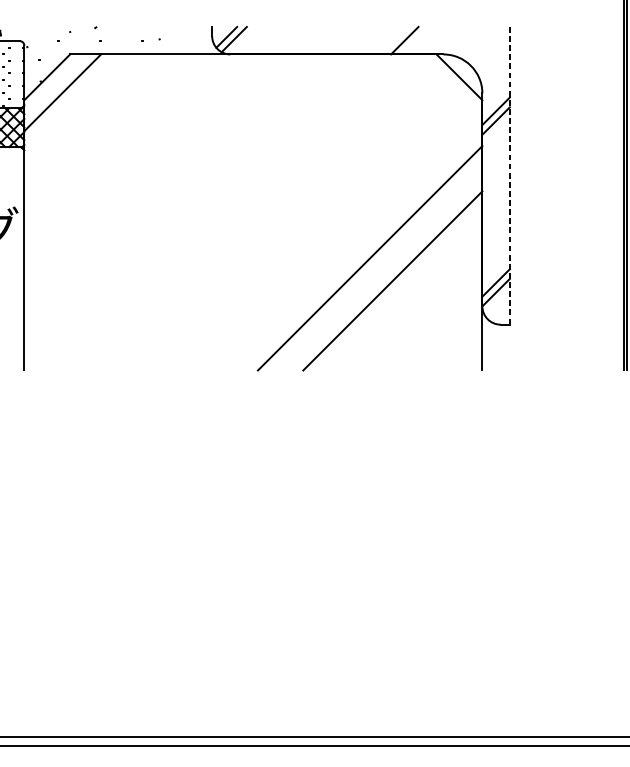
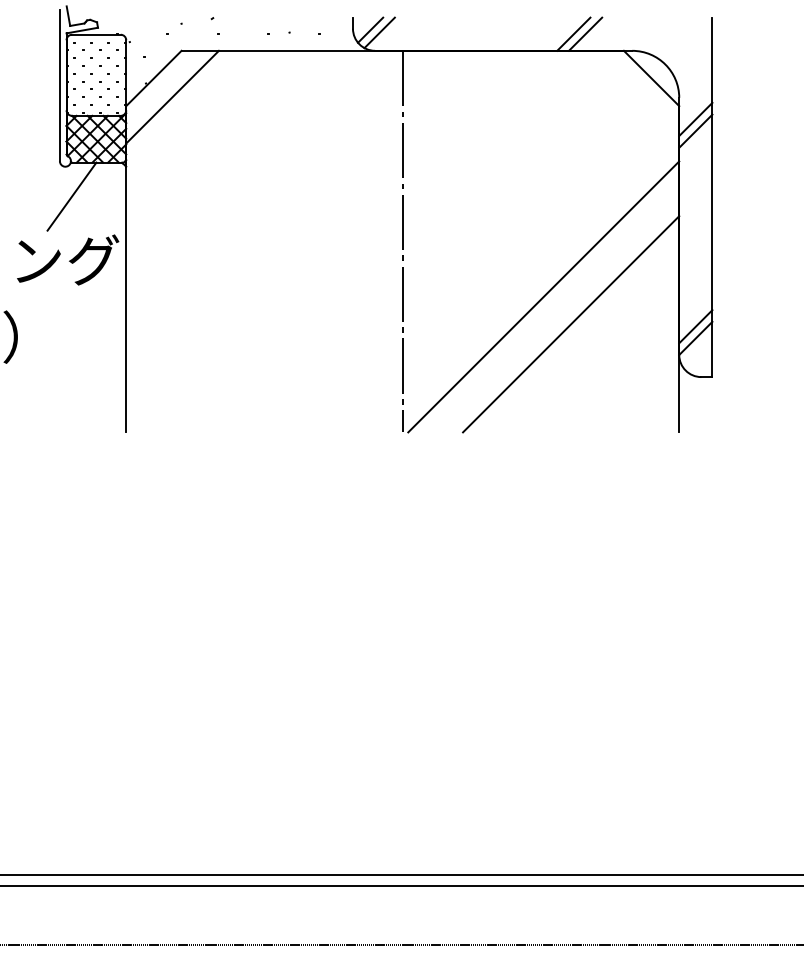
line: (394, 40) -> (573, 33), added
line: (509, 175) -> (712, 197), dashed -> solid
line: (253, 212) -> (402, 241), added

